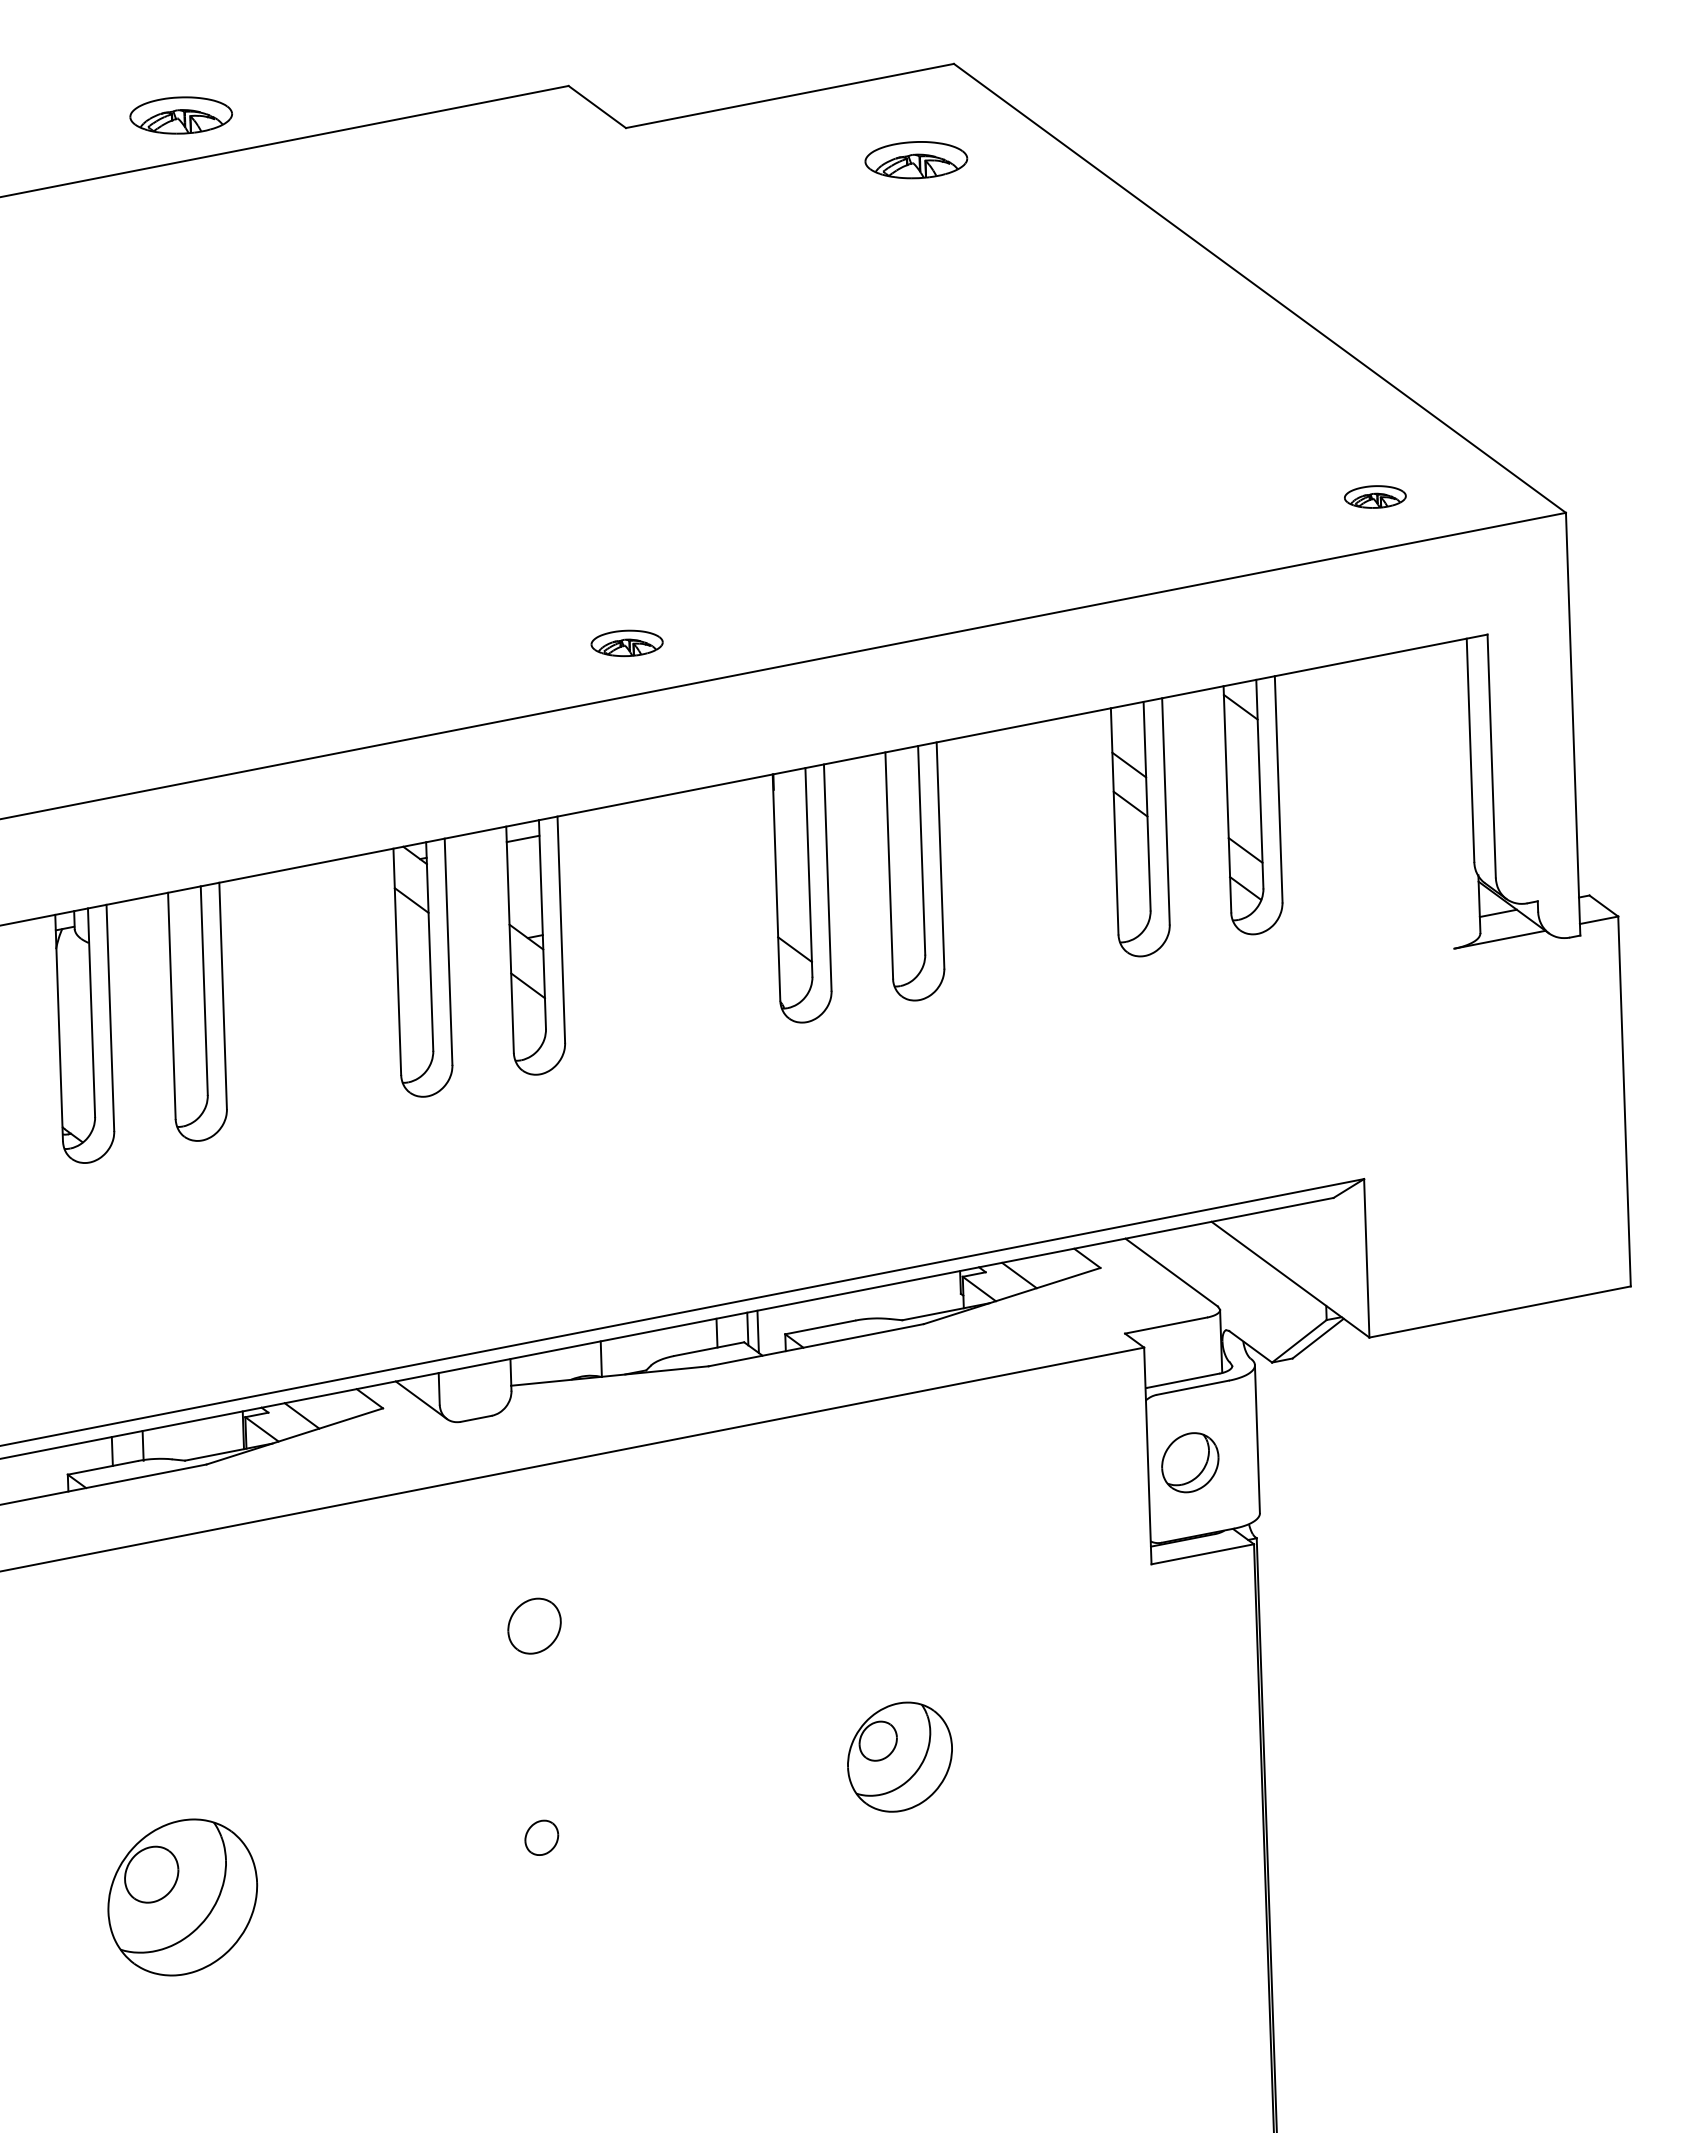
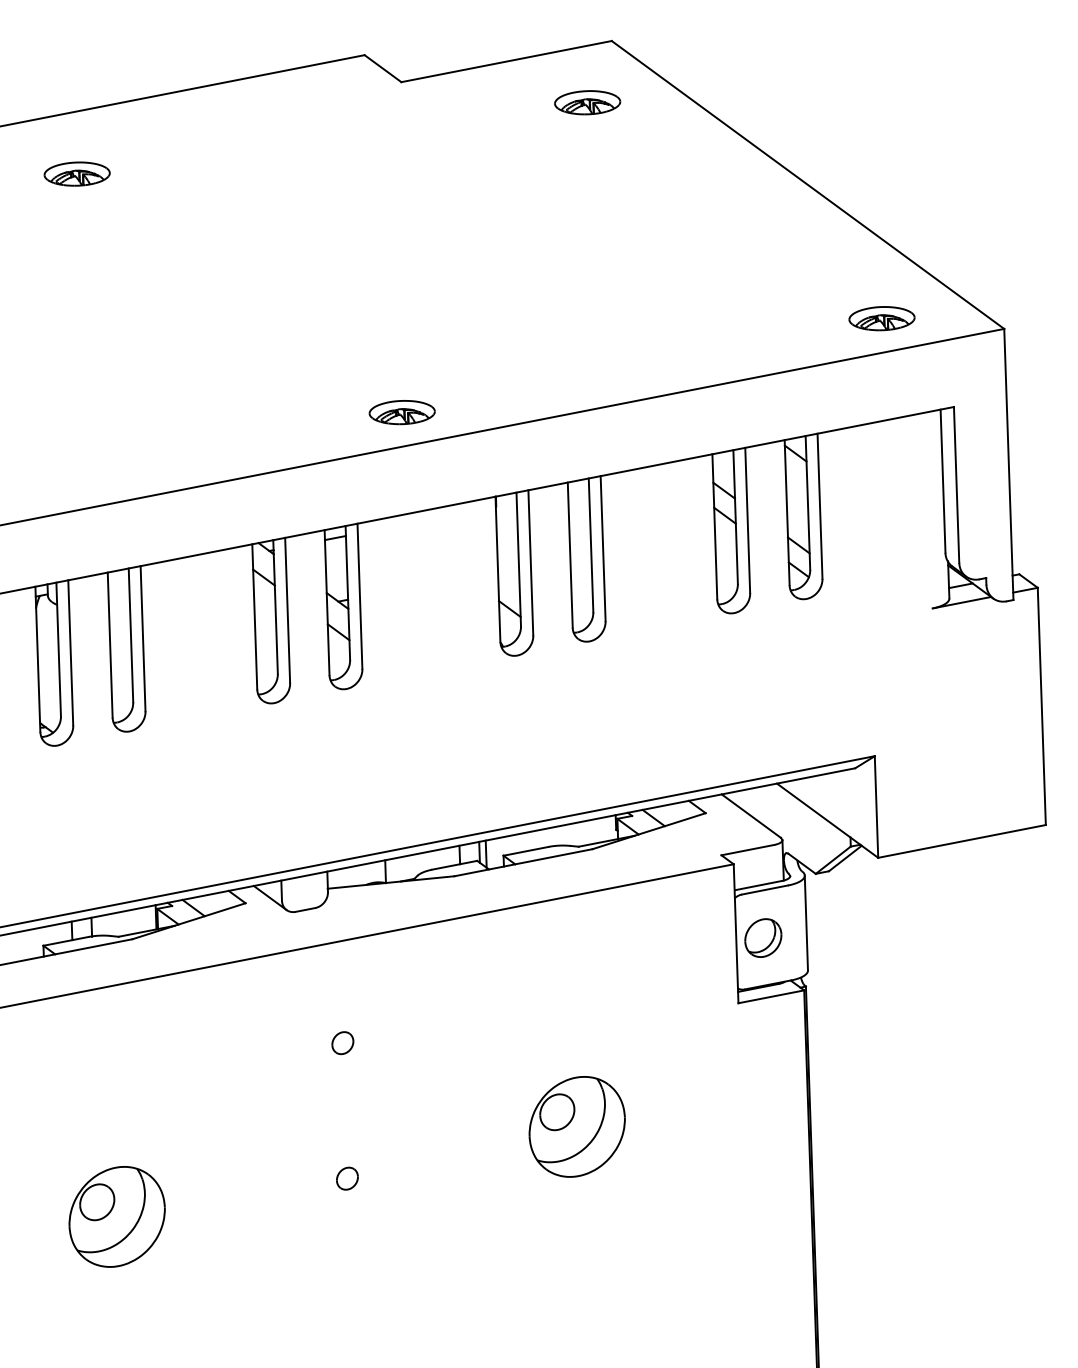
part: (180, 114) -> (76, 173), moved
part: (1374, 496) -> (881, 318), size x1.67
part: (626, 643) -> (401, 412), size x1.43
part: (534, 1627) -> (342, 1043), size x0.62
part: (898, 1756) -> (576, 1126), size x1.43

